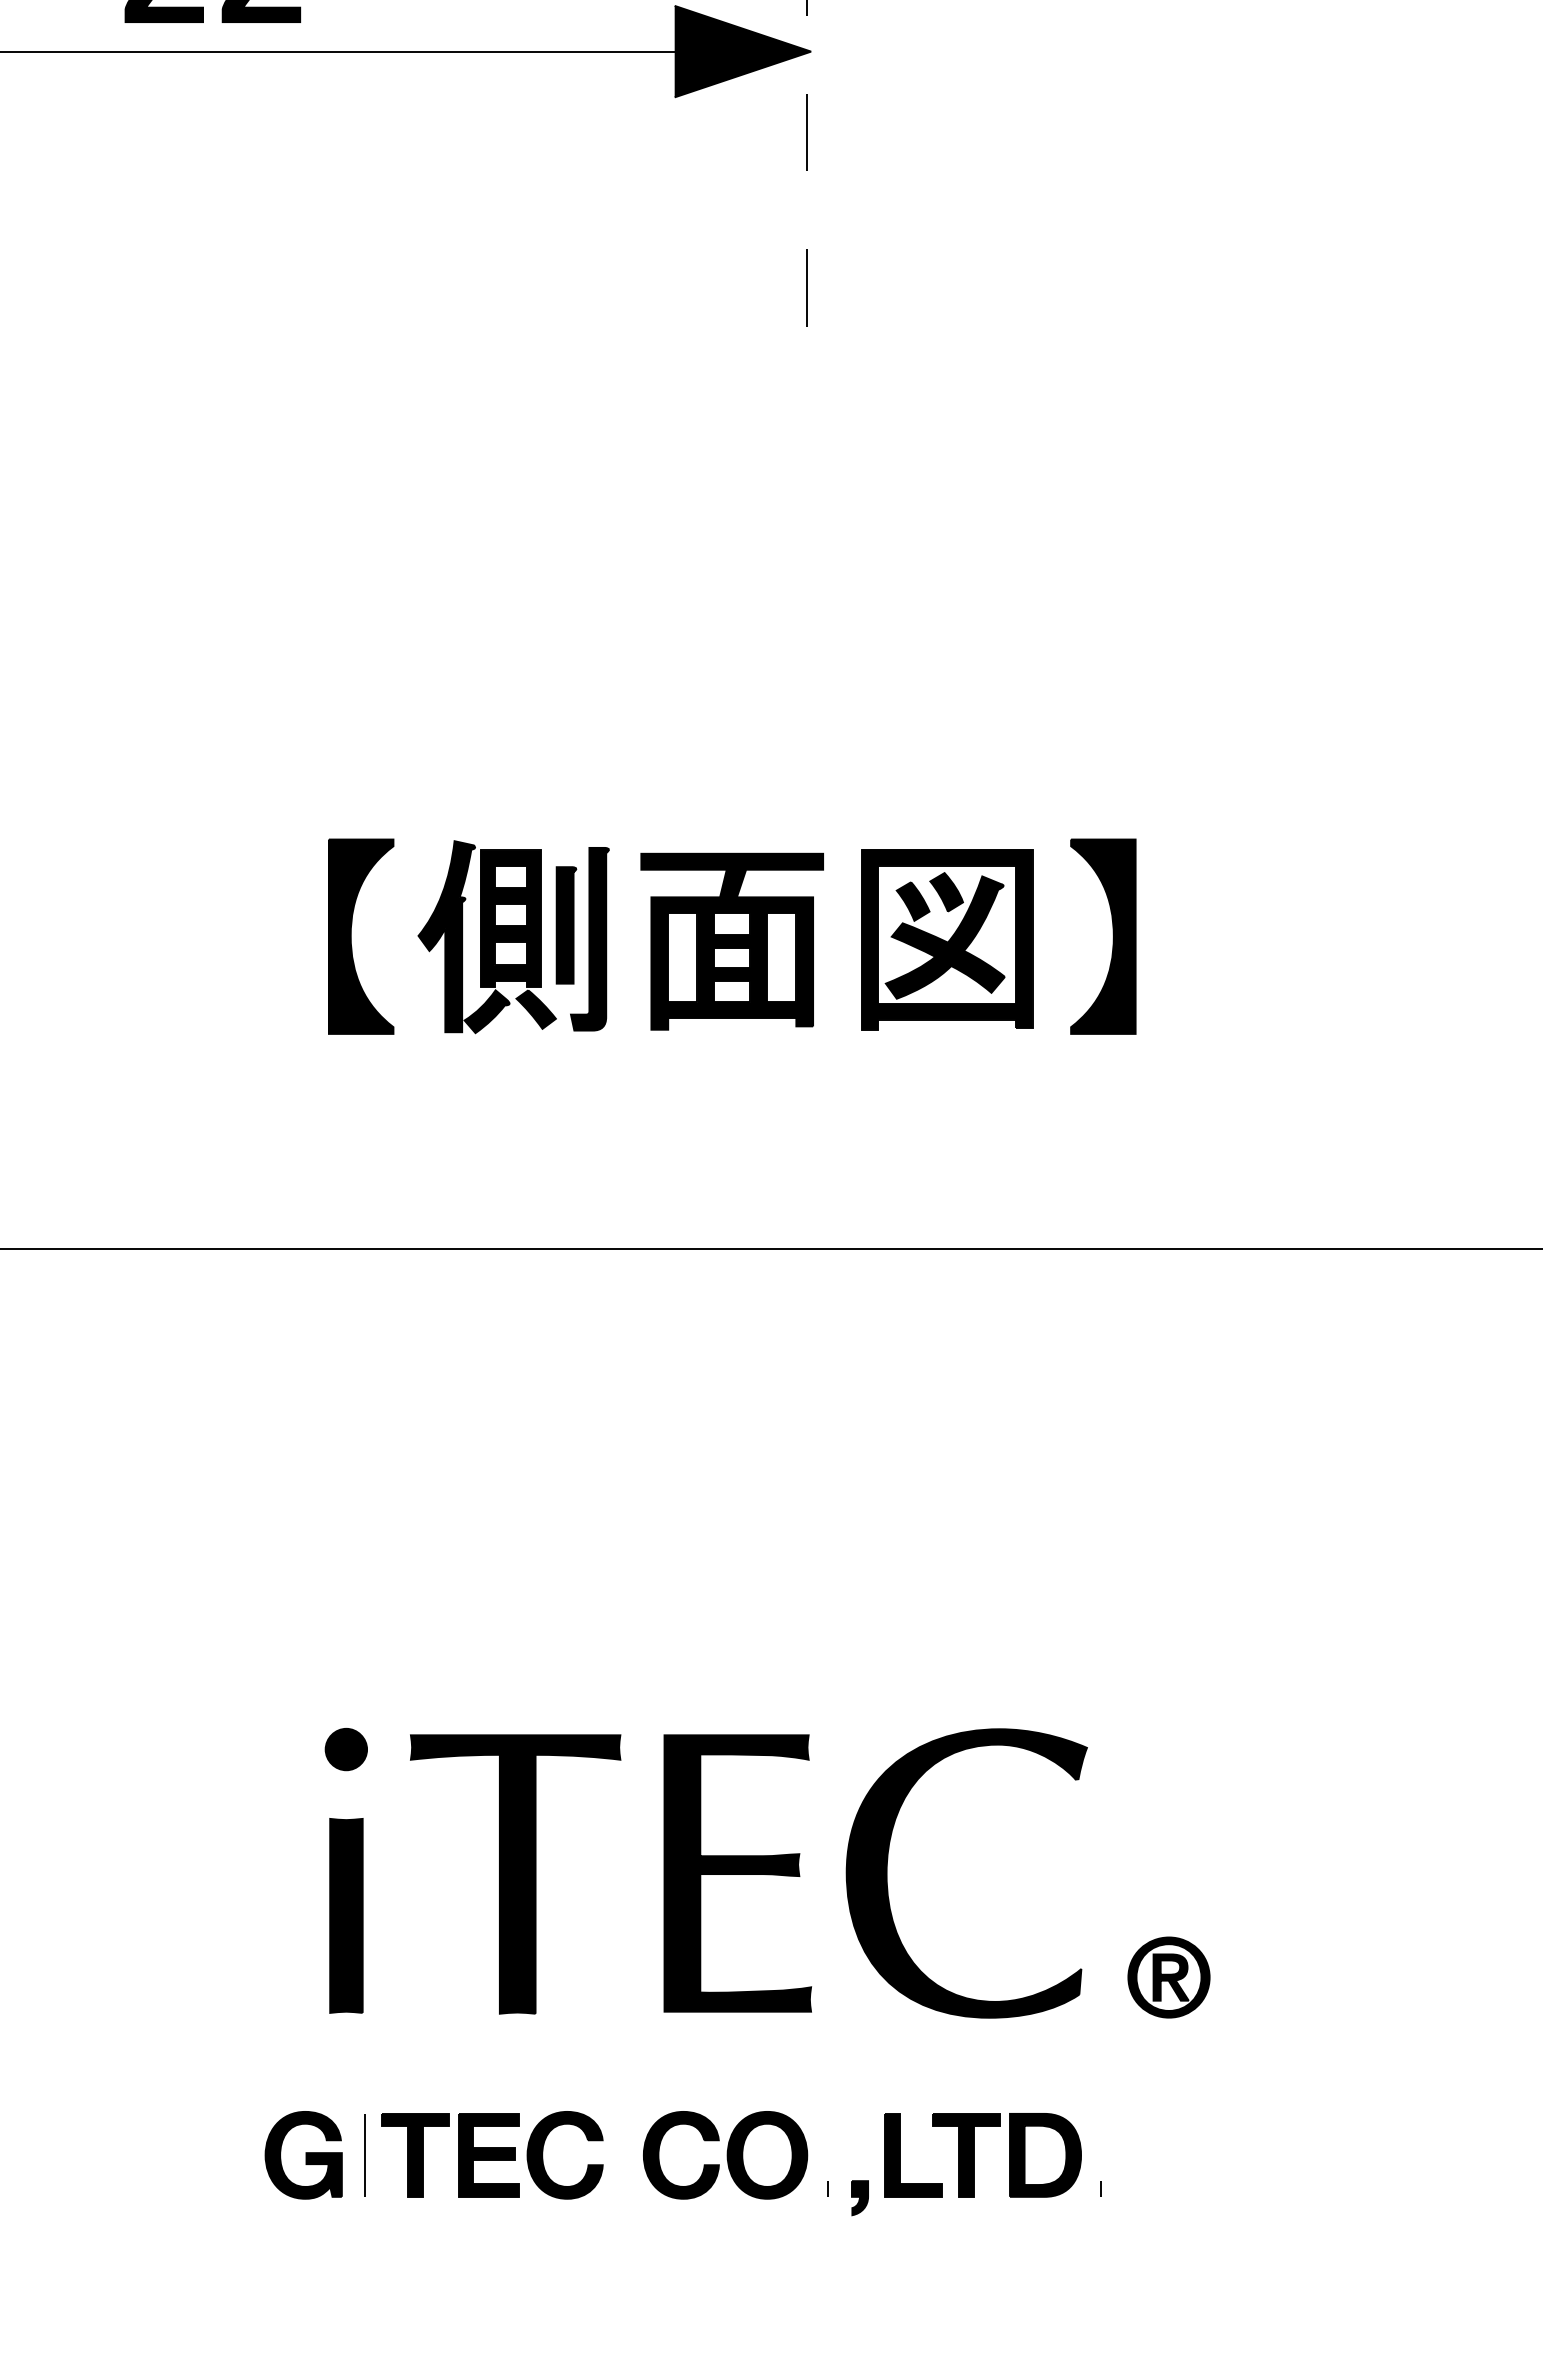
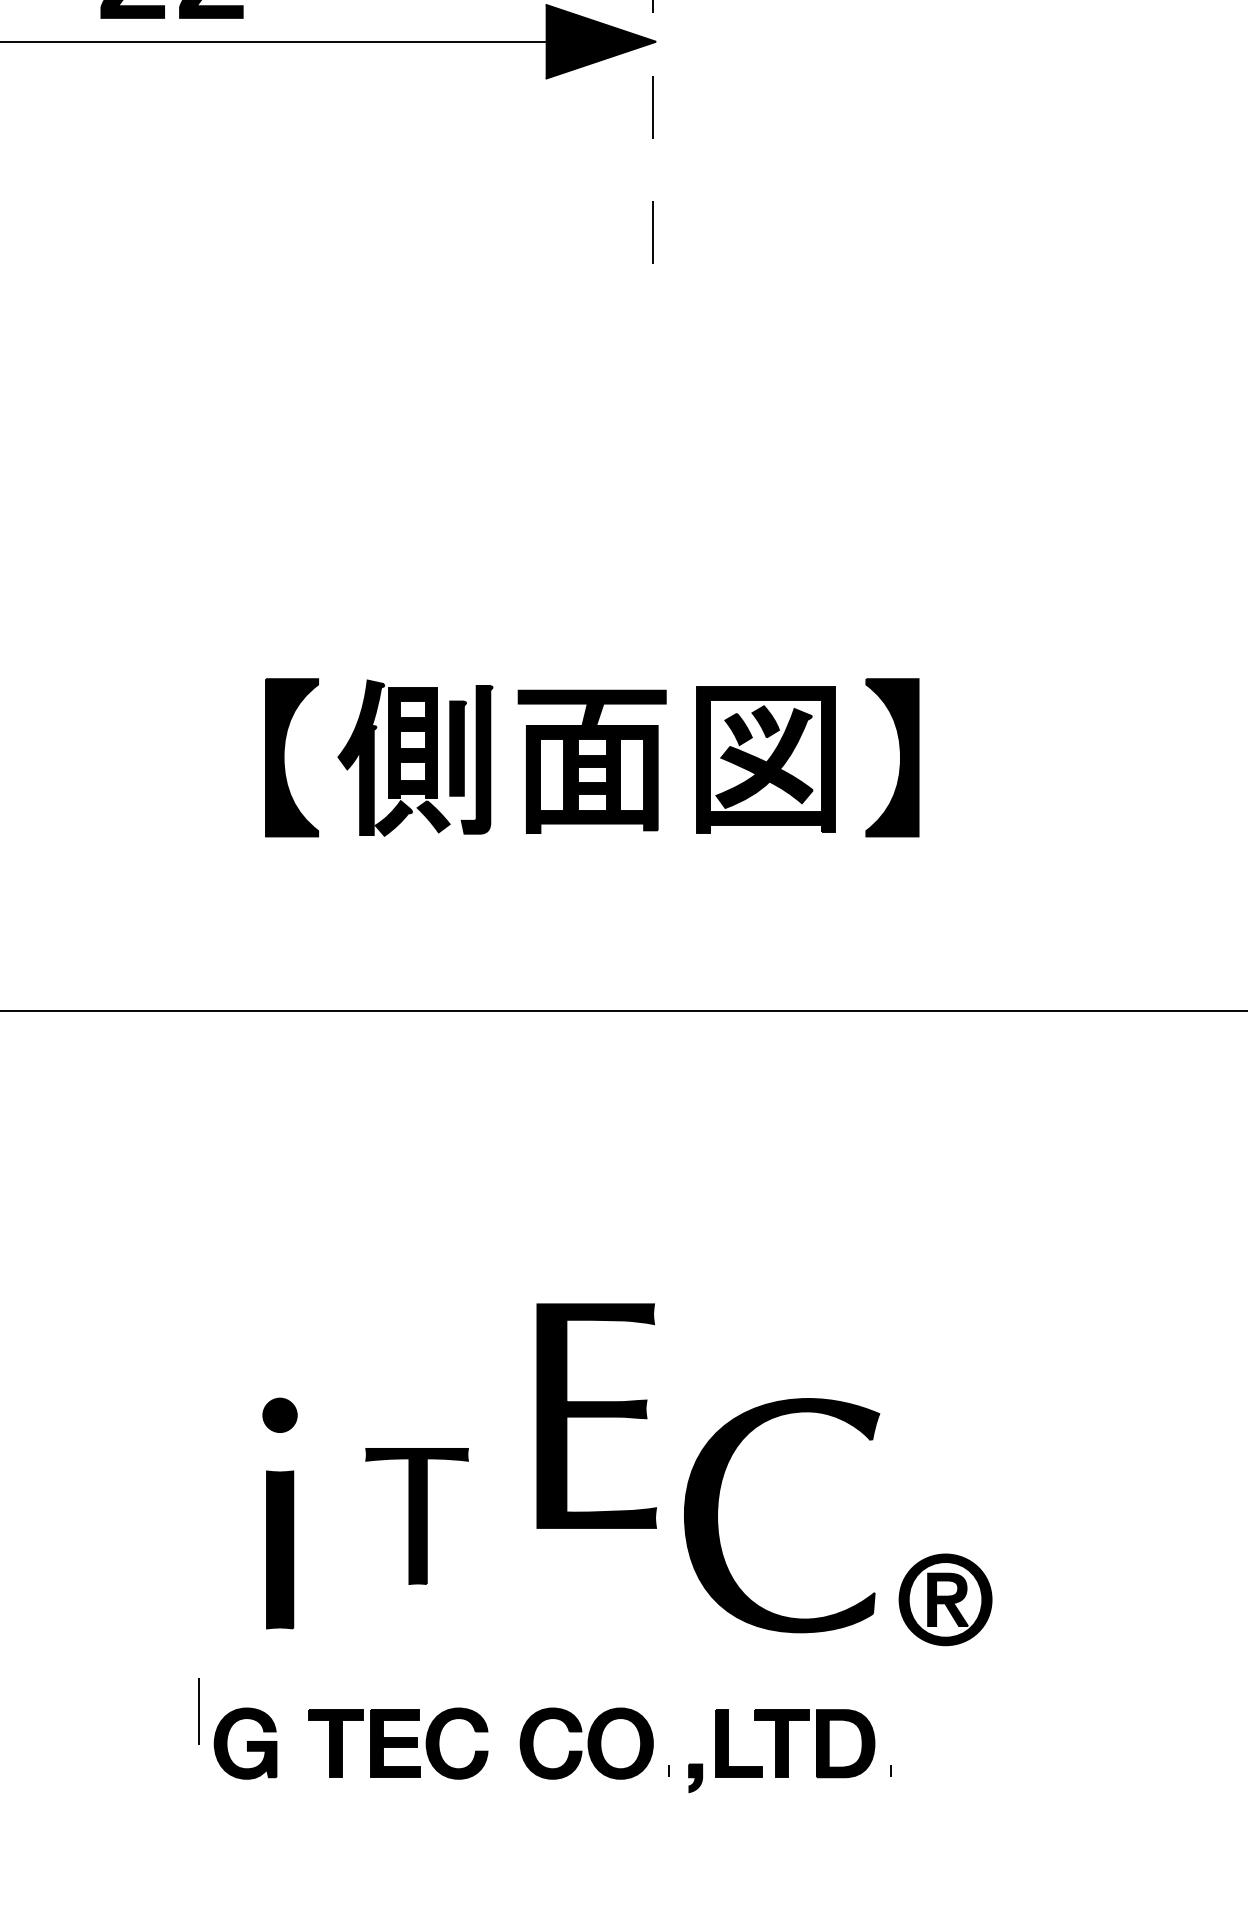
part: (737, 1873) -> (596, 1416), moved
part: (515, 1874) -> (416, 1516), size x0.6
part: (1168, 1977) -> (945, 1599), size x1.4
line: (364, 2155) -> (198, 1711), moved

